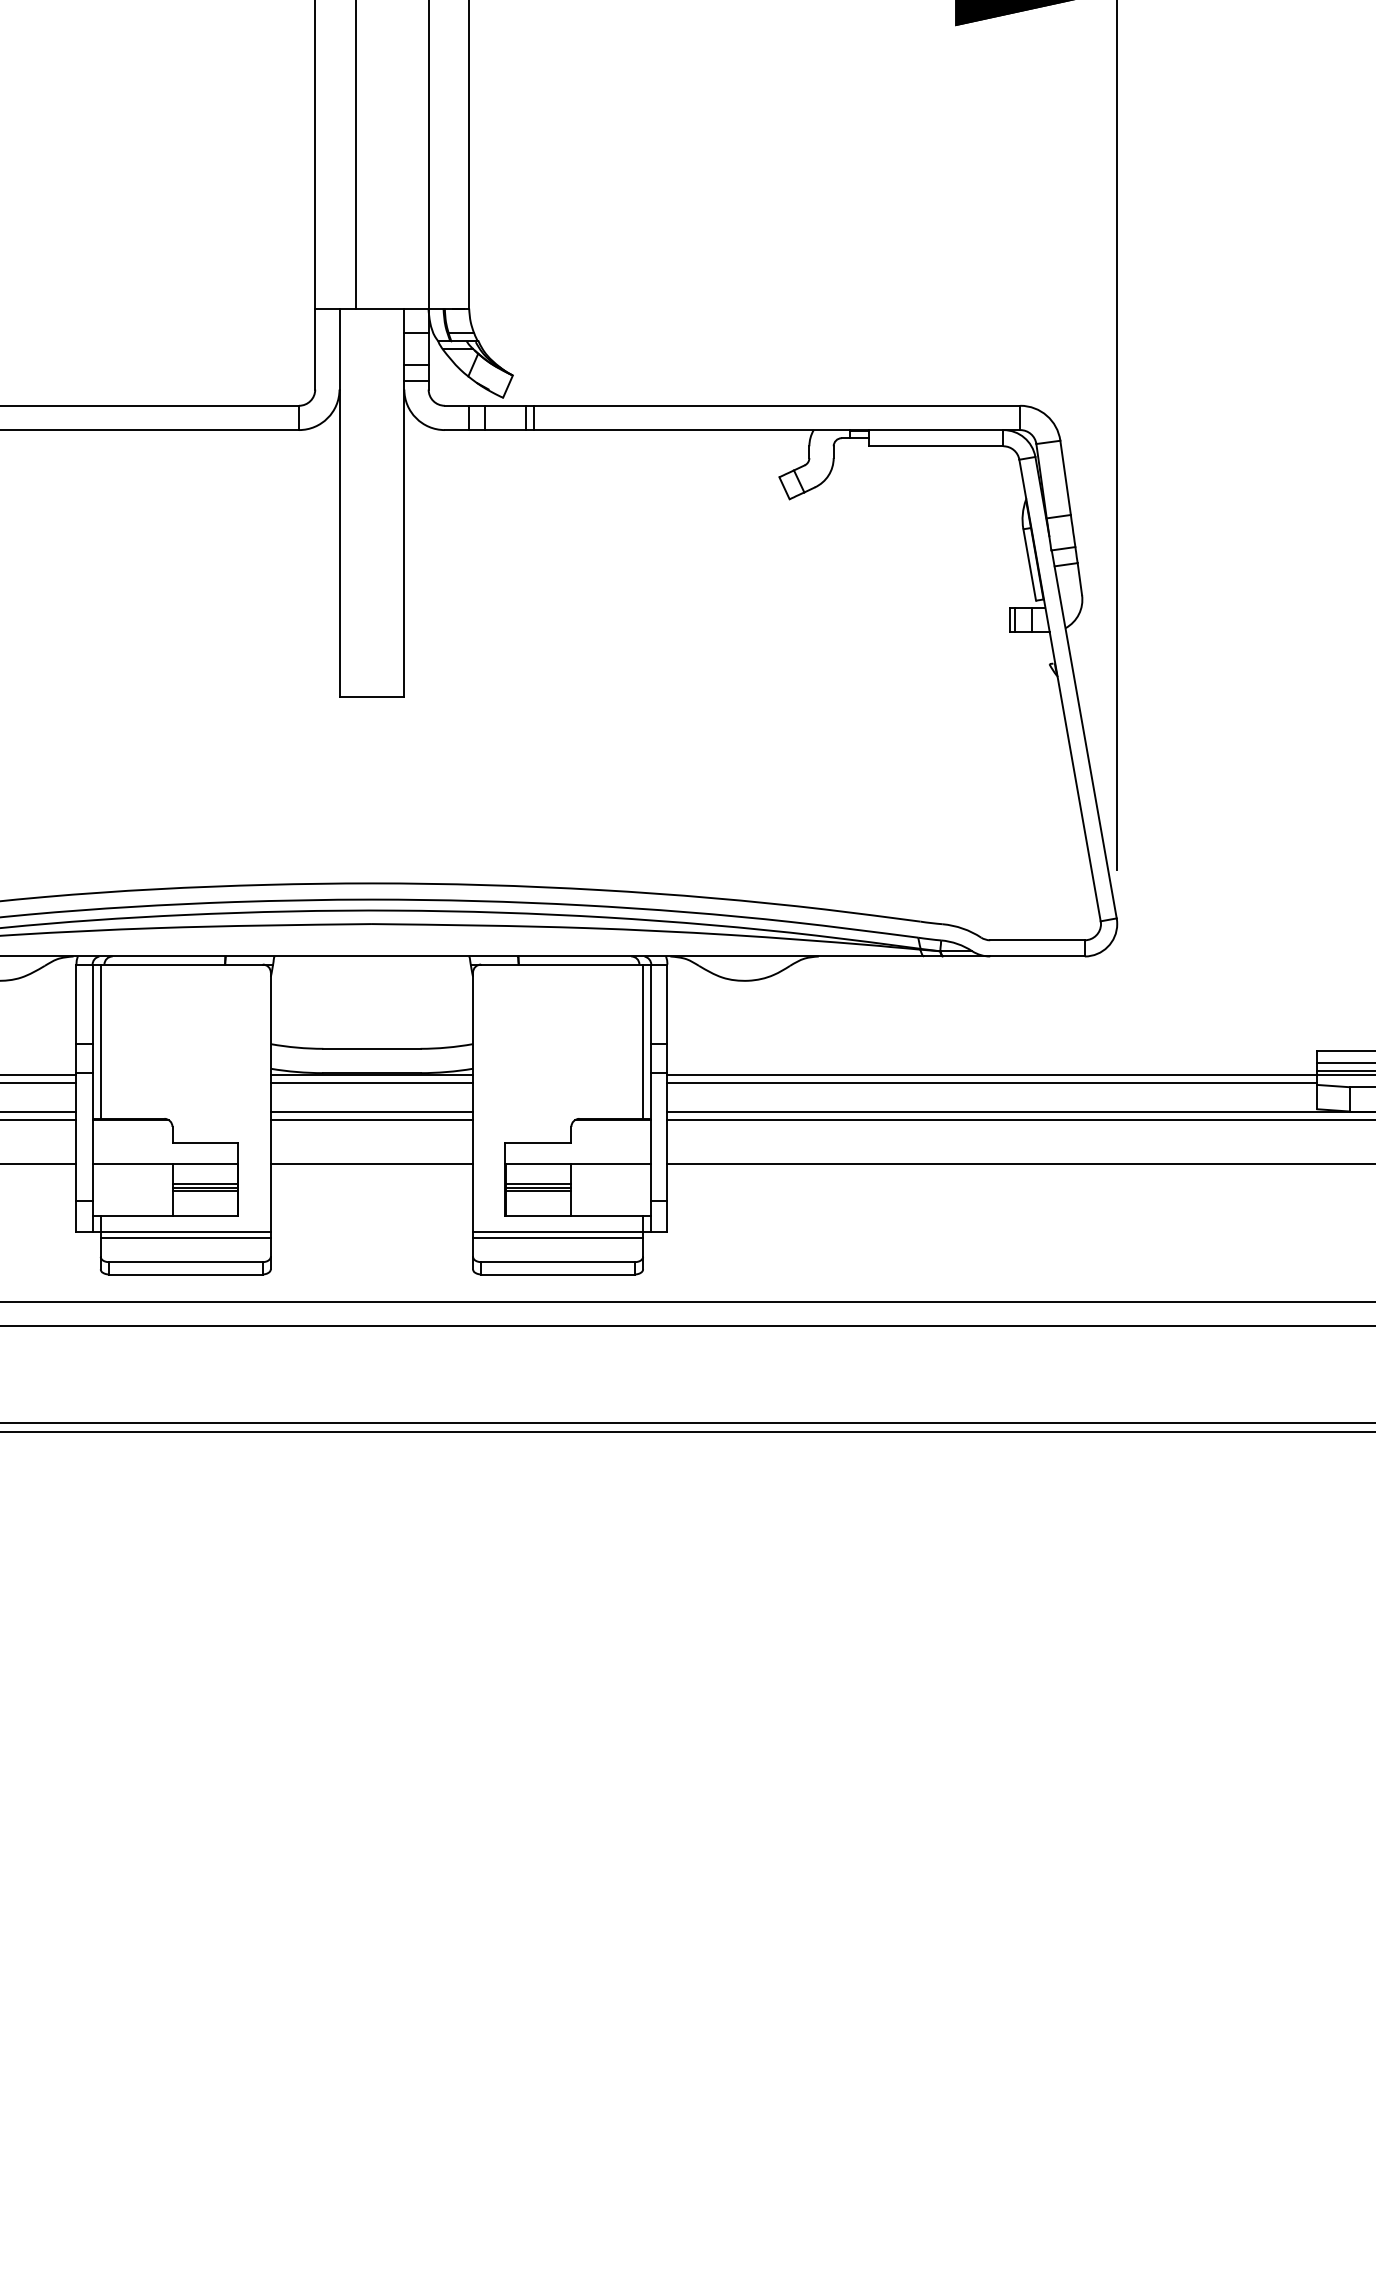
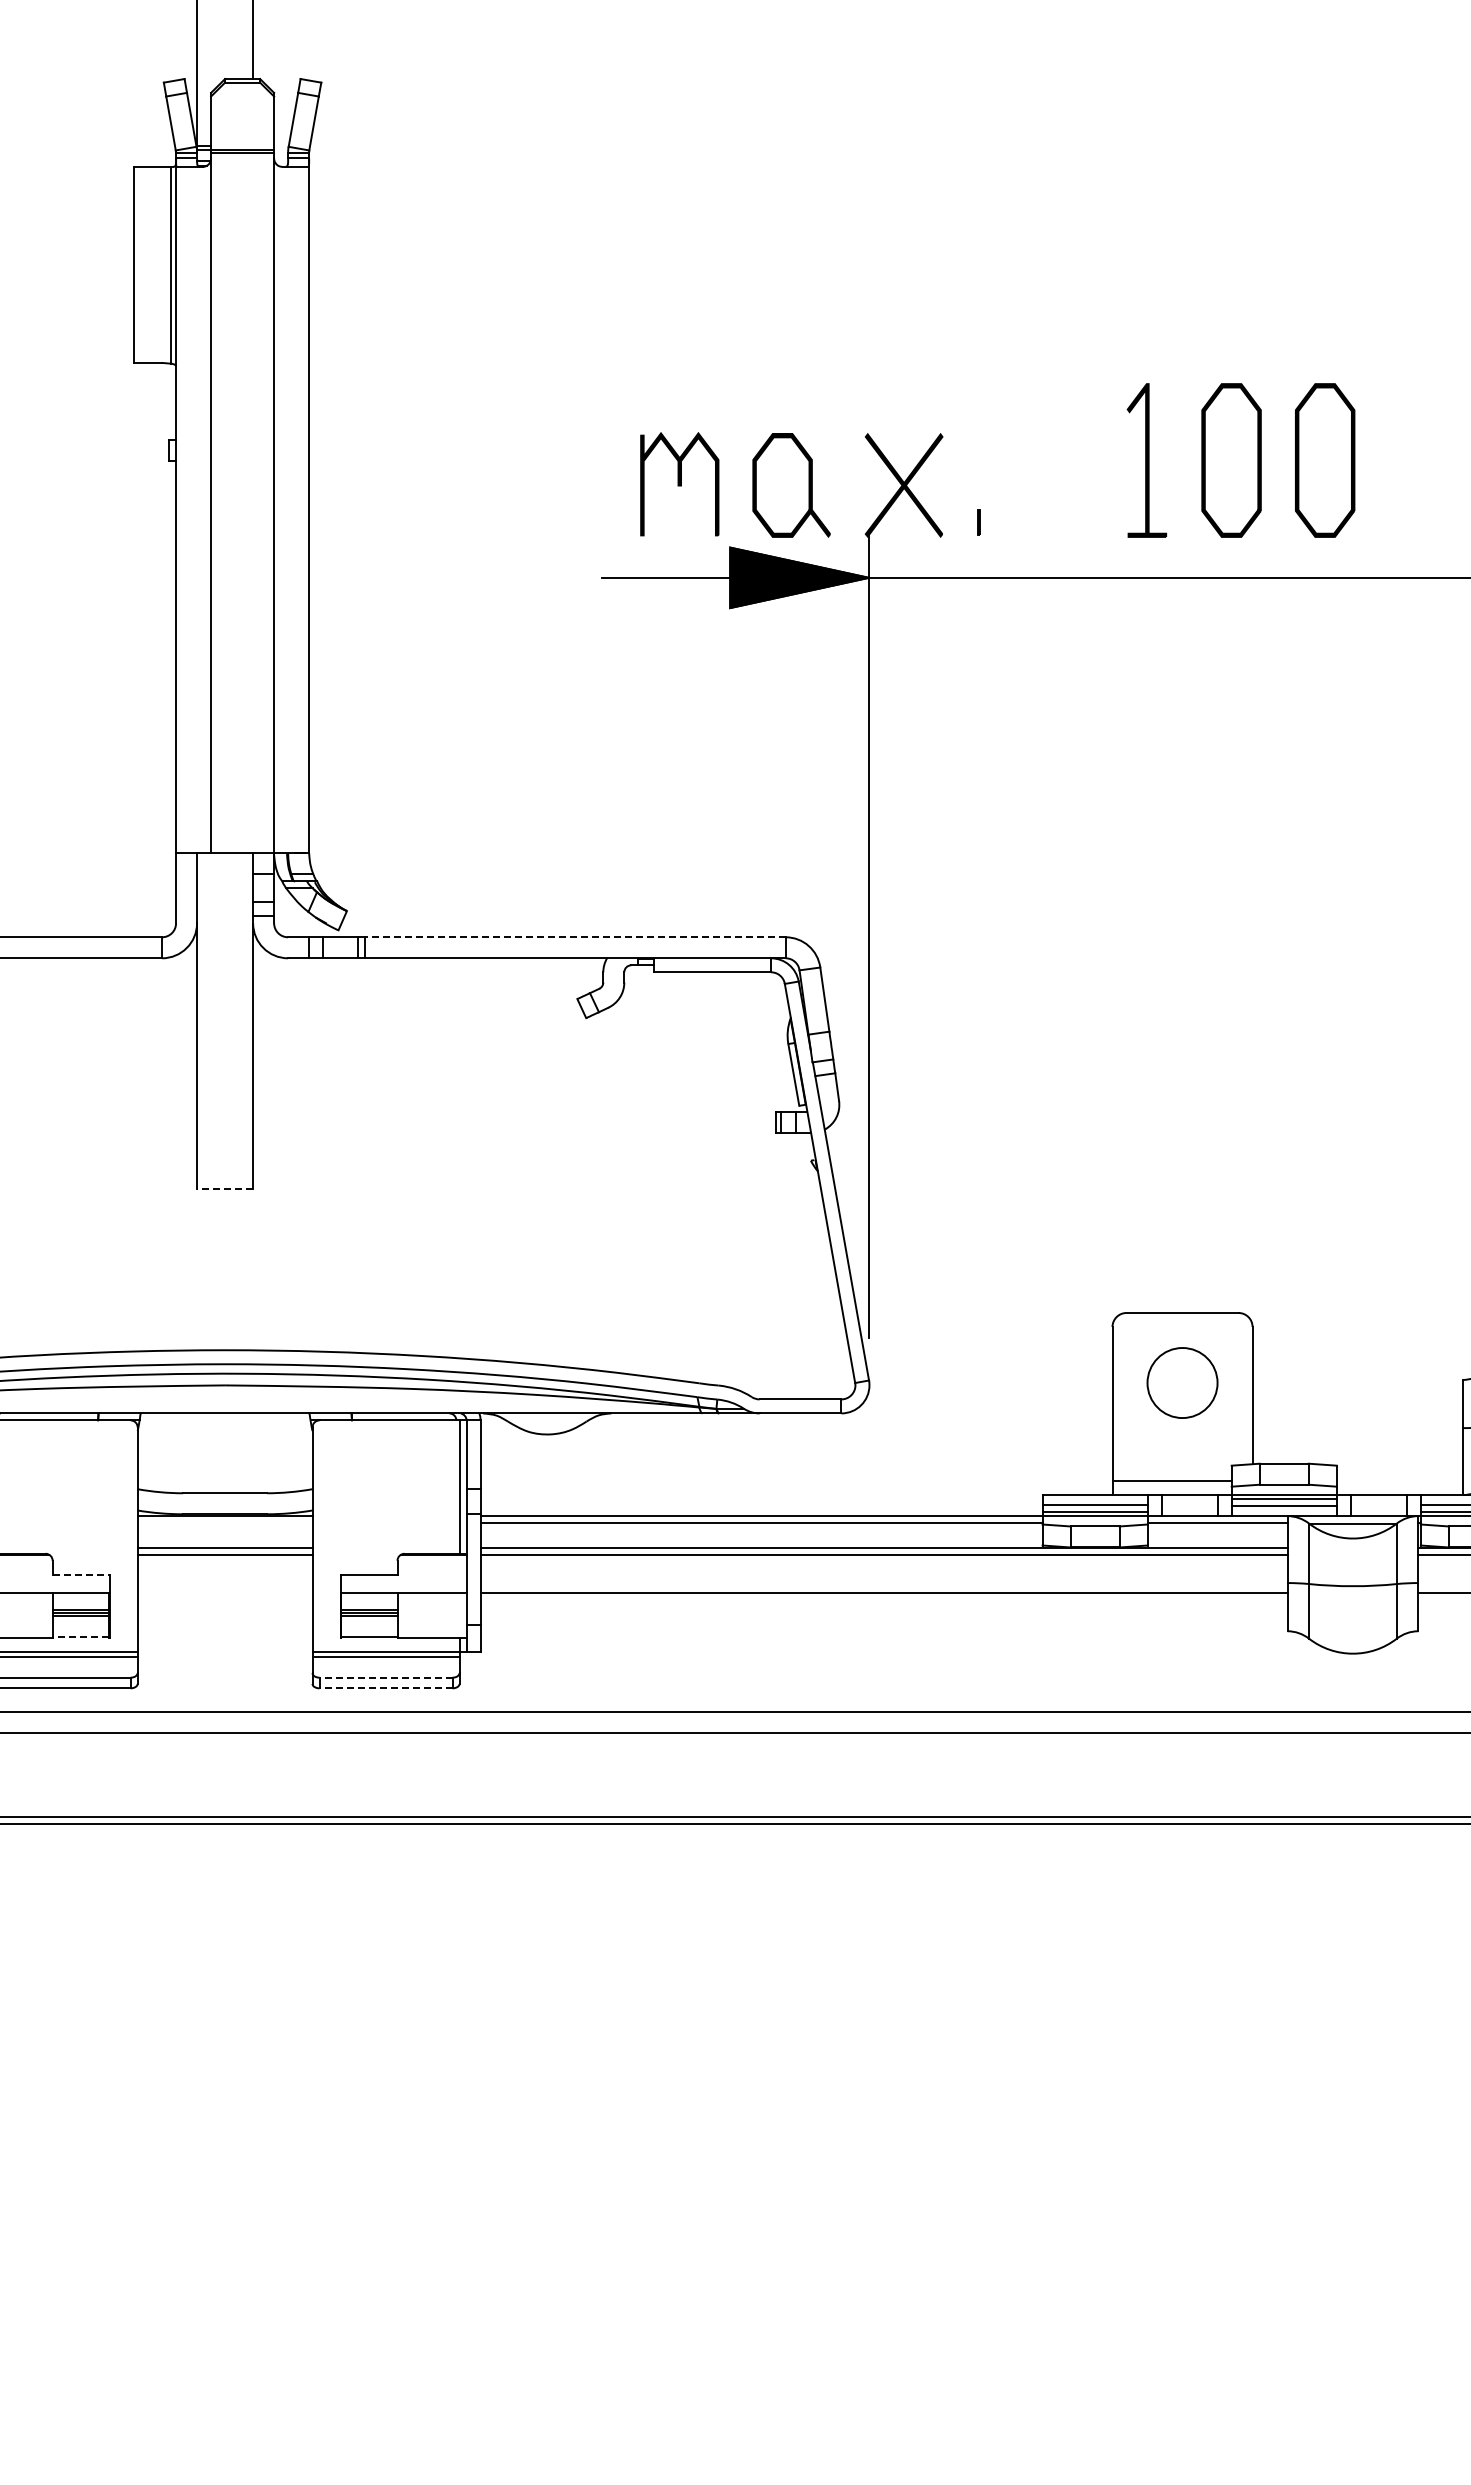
line: (776, 406) -> (574, 937), solid -> dashed
line: (371, 697) -> (224, 1189), solid -> dashed
line: (371, 1083) -> (224, 1523), removed
line: (205, 1142) -> (81, 1574), solid -> dashed
line: (371, 1164) -> (224, 1593), removed
line: (204, 1215) -> (80, 1637), solid -> dashed
line: (558, 1261) -> (386, 1677), solid -> dashed
line: (558, 1274) -> (386, 1688), solid -> dashed

